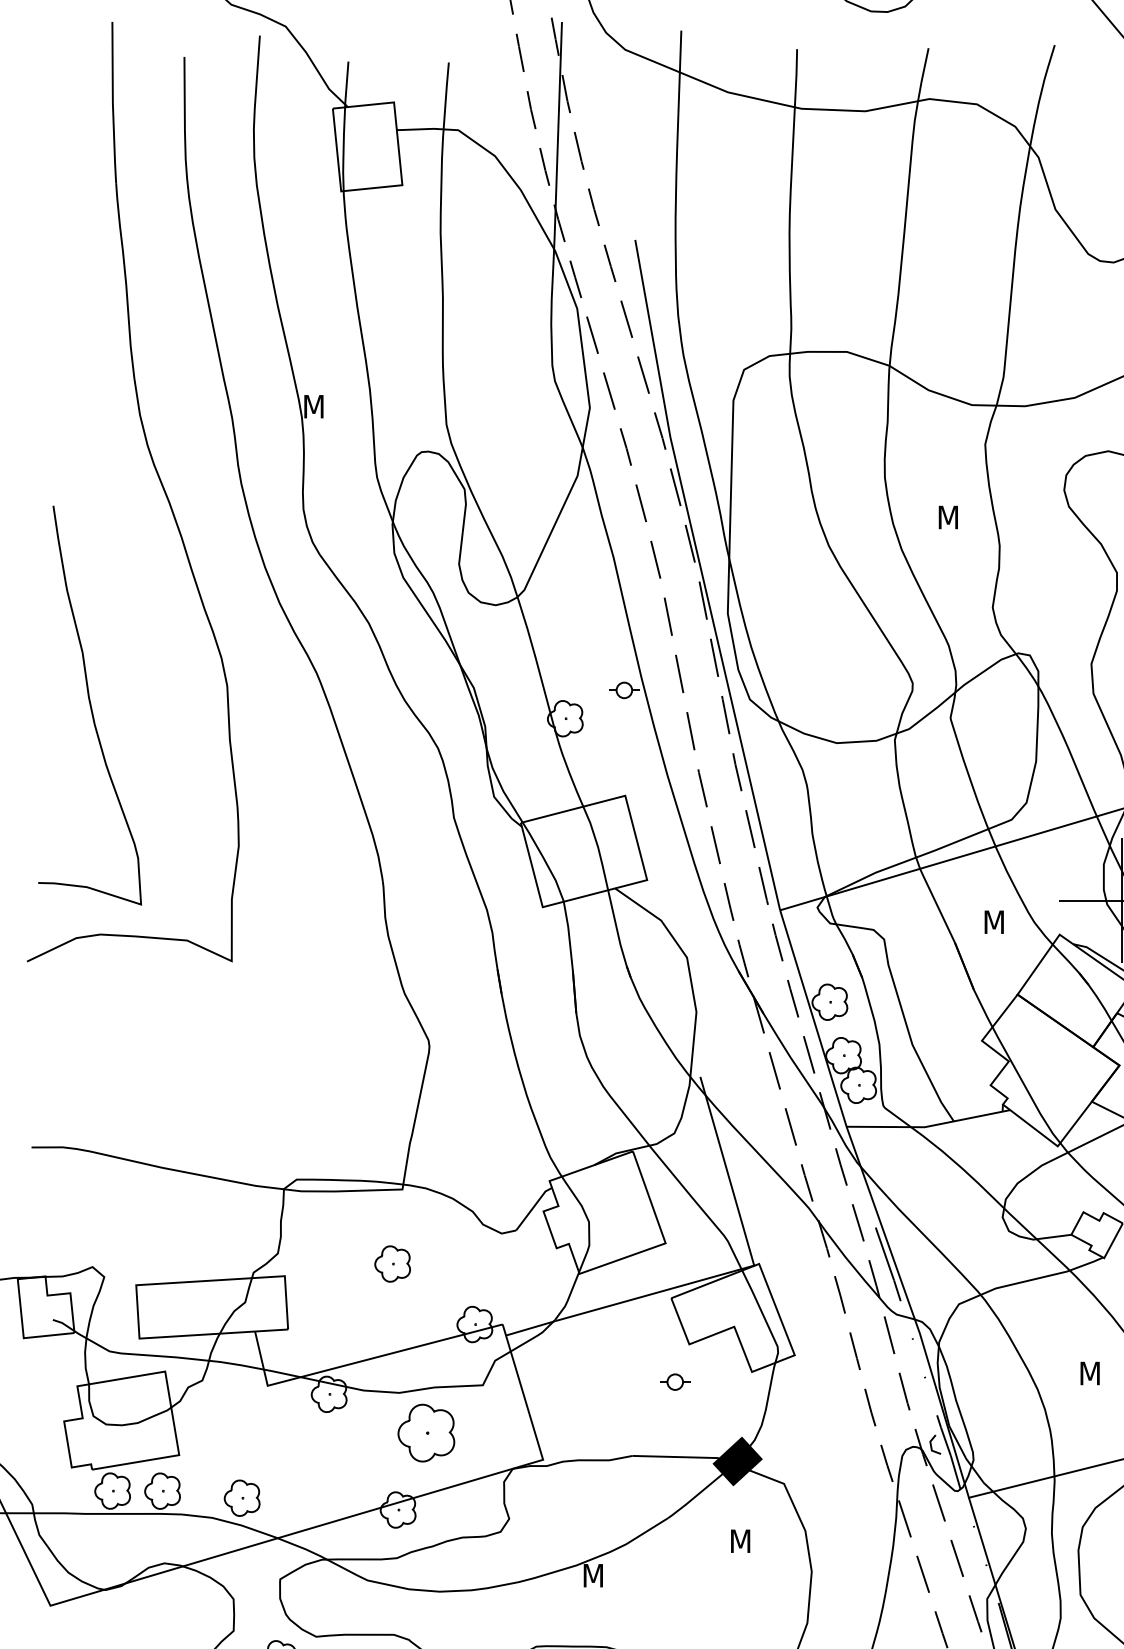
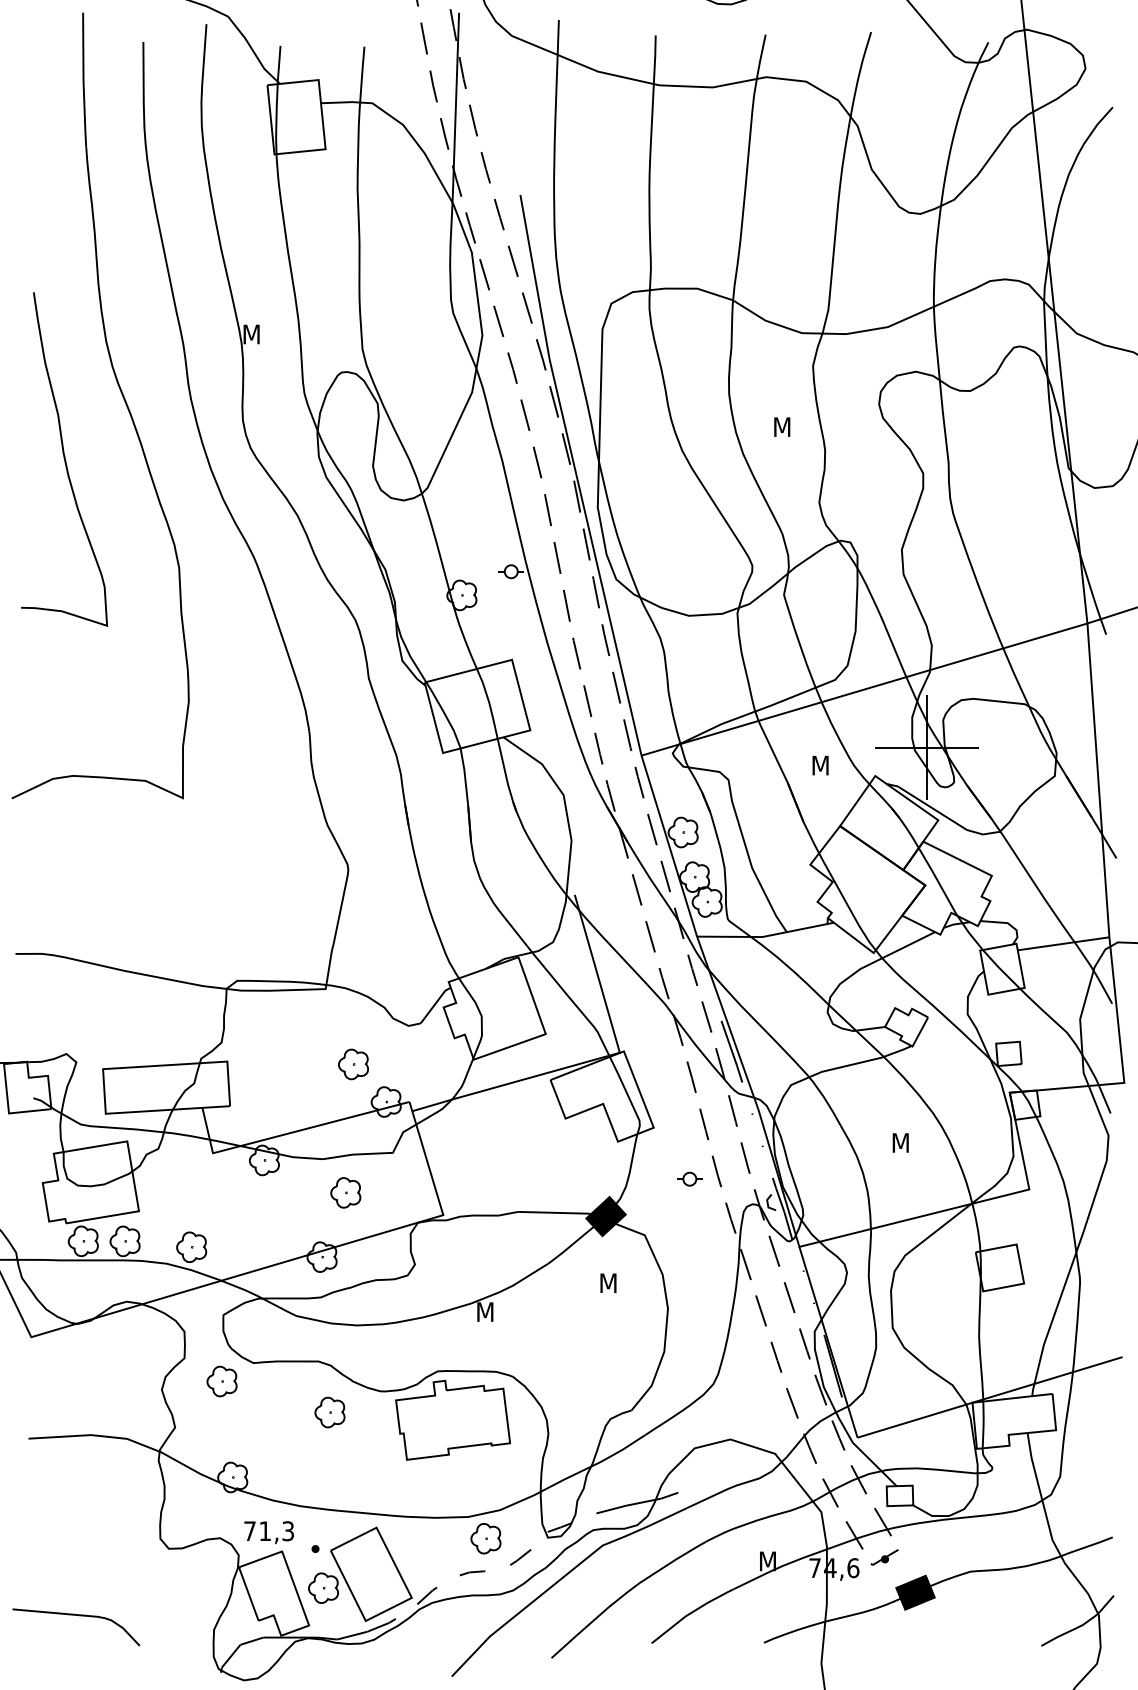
curve: (90, 705) -> (64, 459), moved
part: (392, 1264) -> (353, 1064), moved
part: (674, 1381) -> (689, 1178), moved
part: (426, 1432) -> (345, 1192), size x0.62

